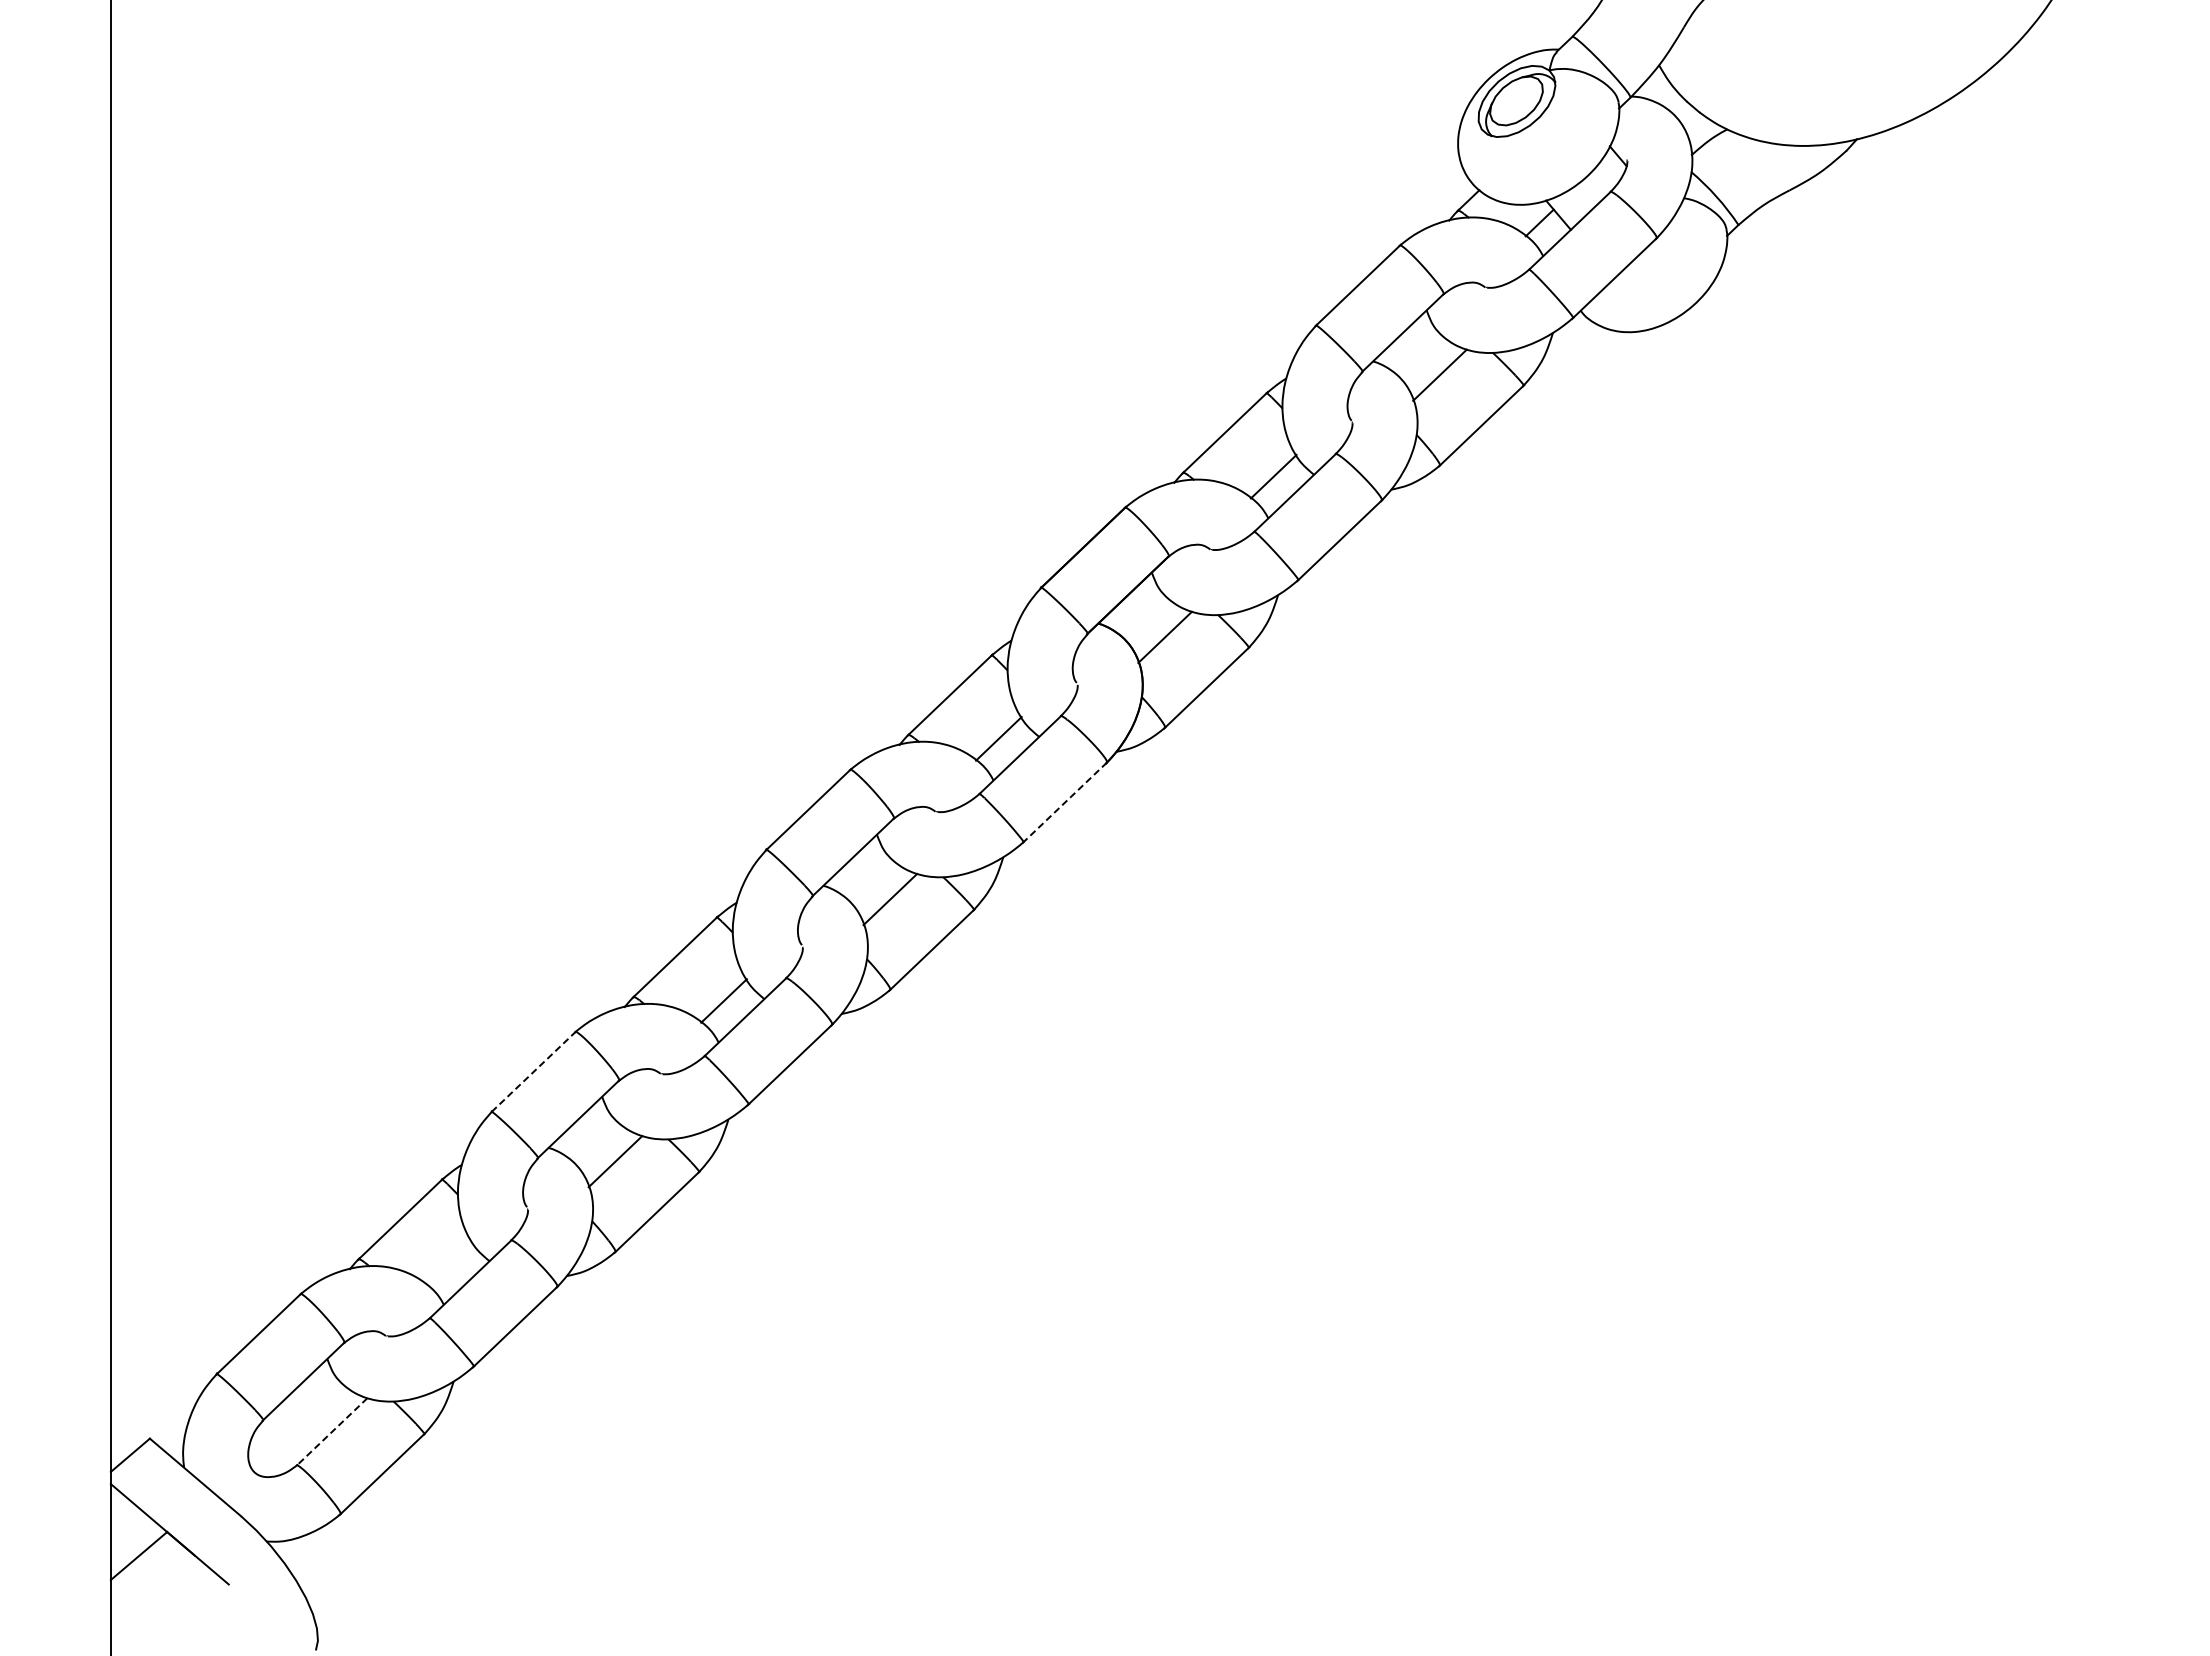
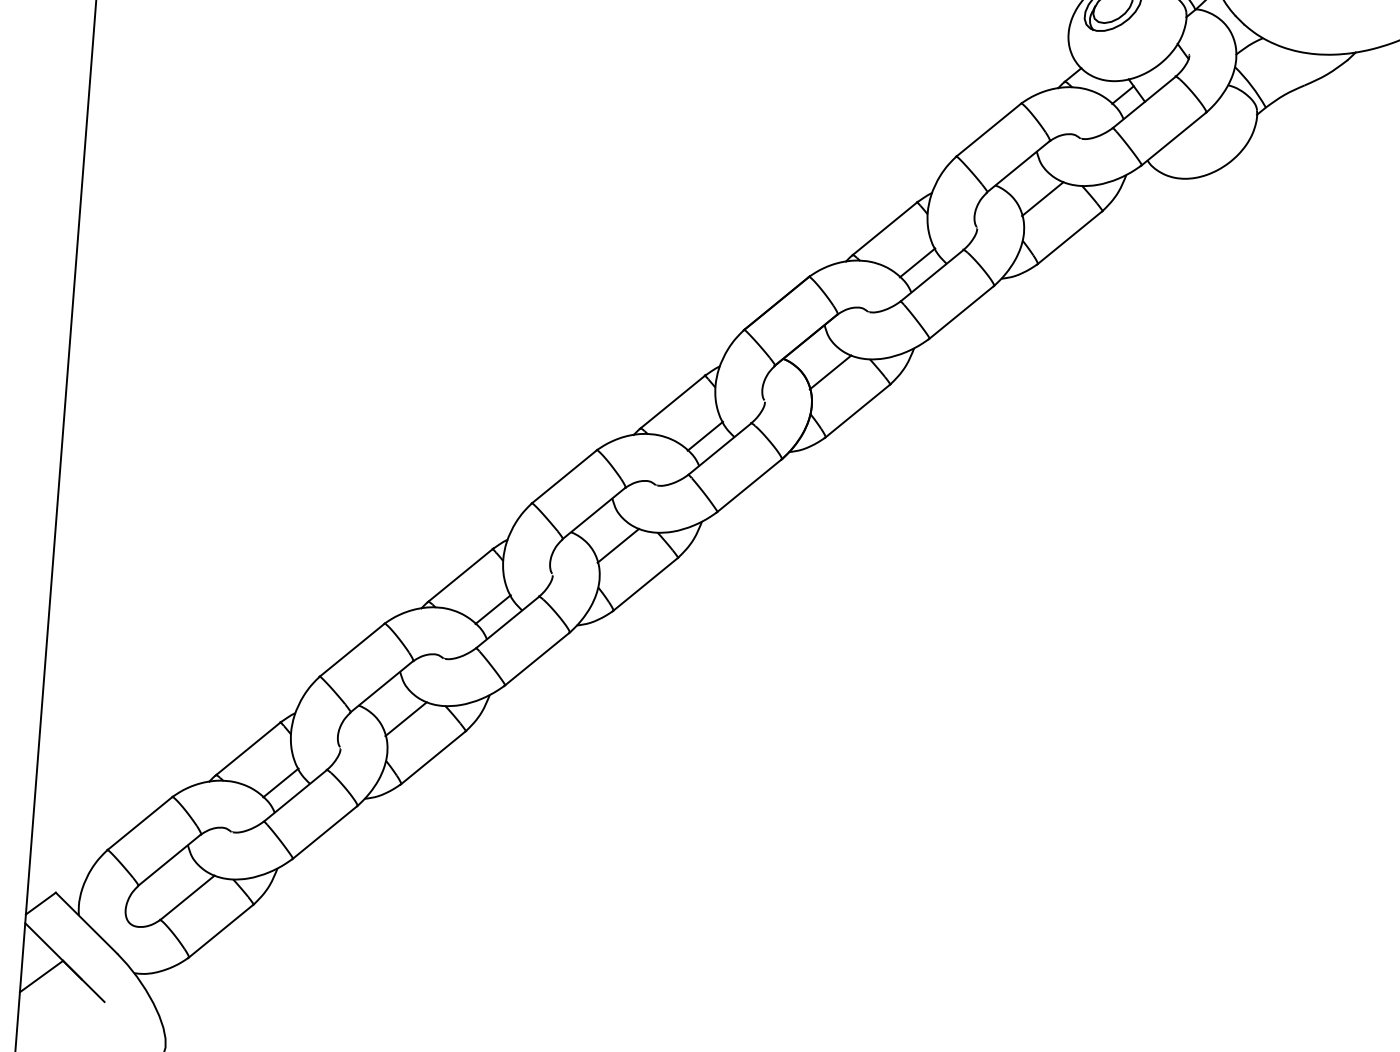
line: (1065, 802) -> (749, 485), dashed -> solid
line: (533, 1071) -> (352, 649), dashed -> solid
line: (449, 1262) -> (281, 782), added
line: (332, 1431) -> (187, 897), dashed -> solid

